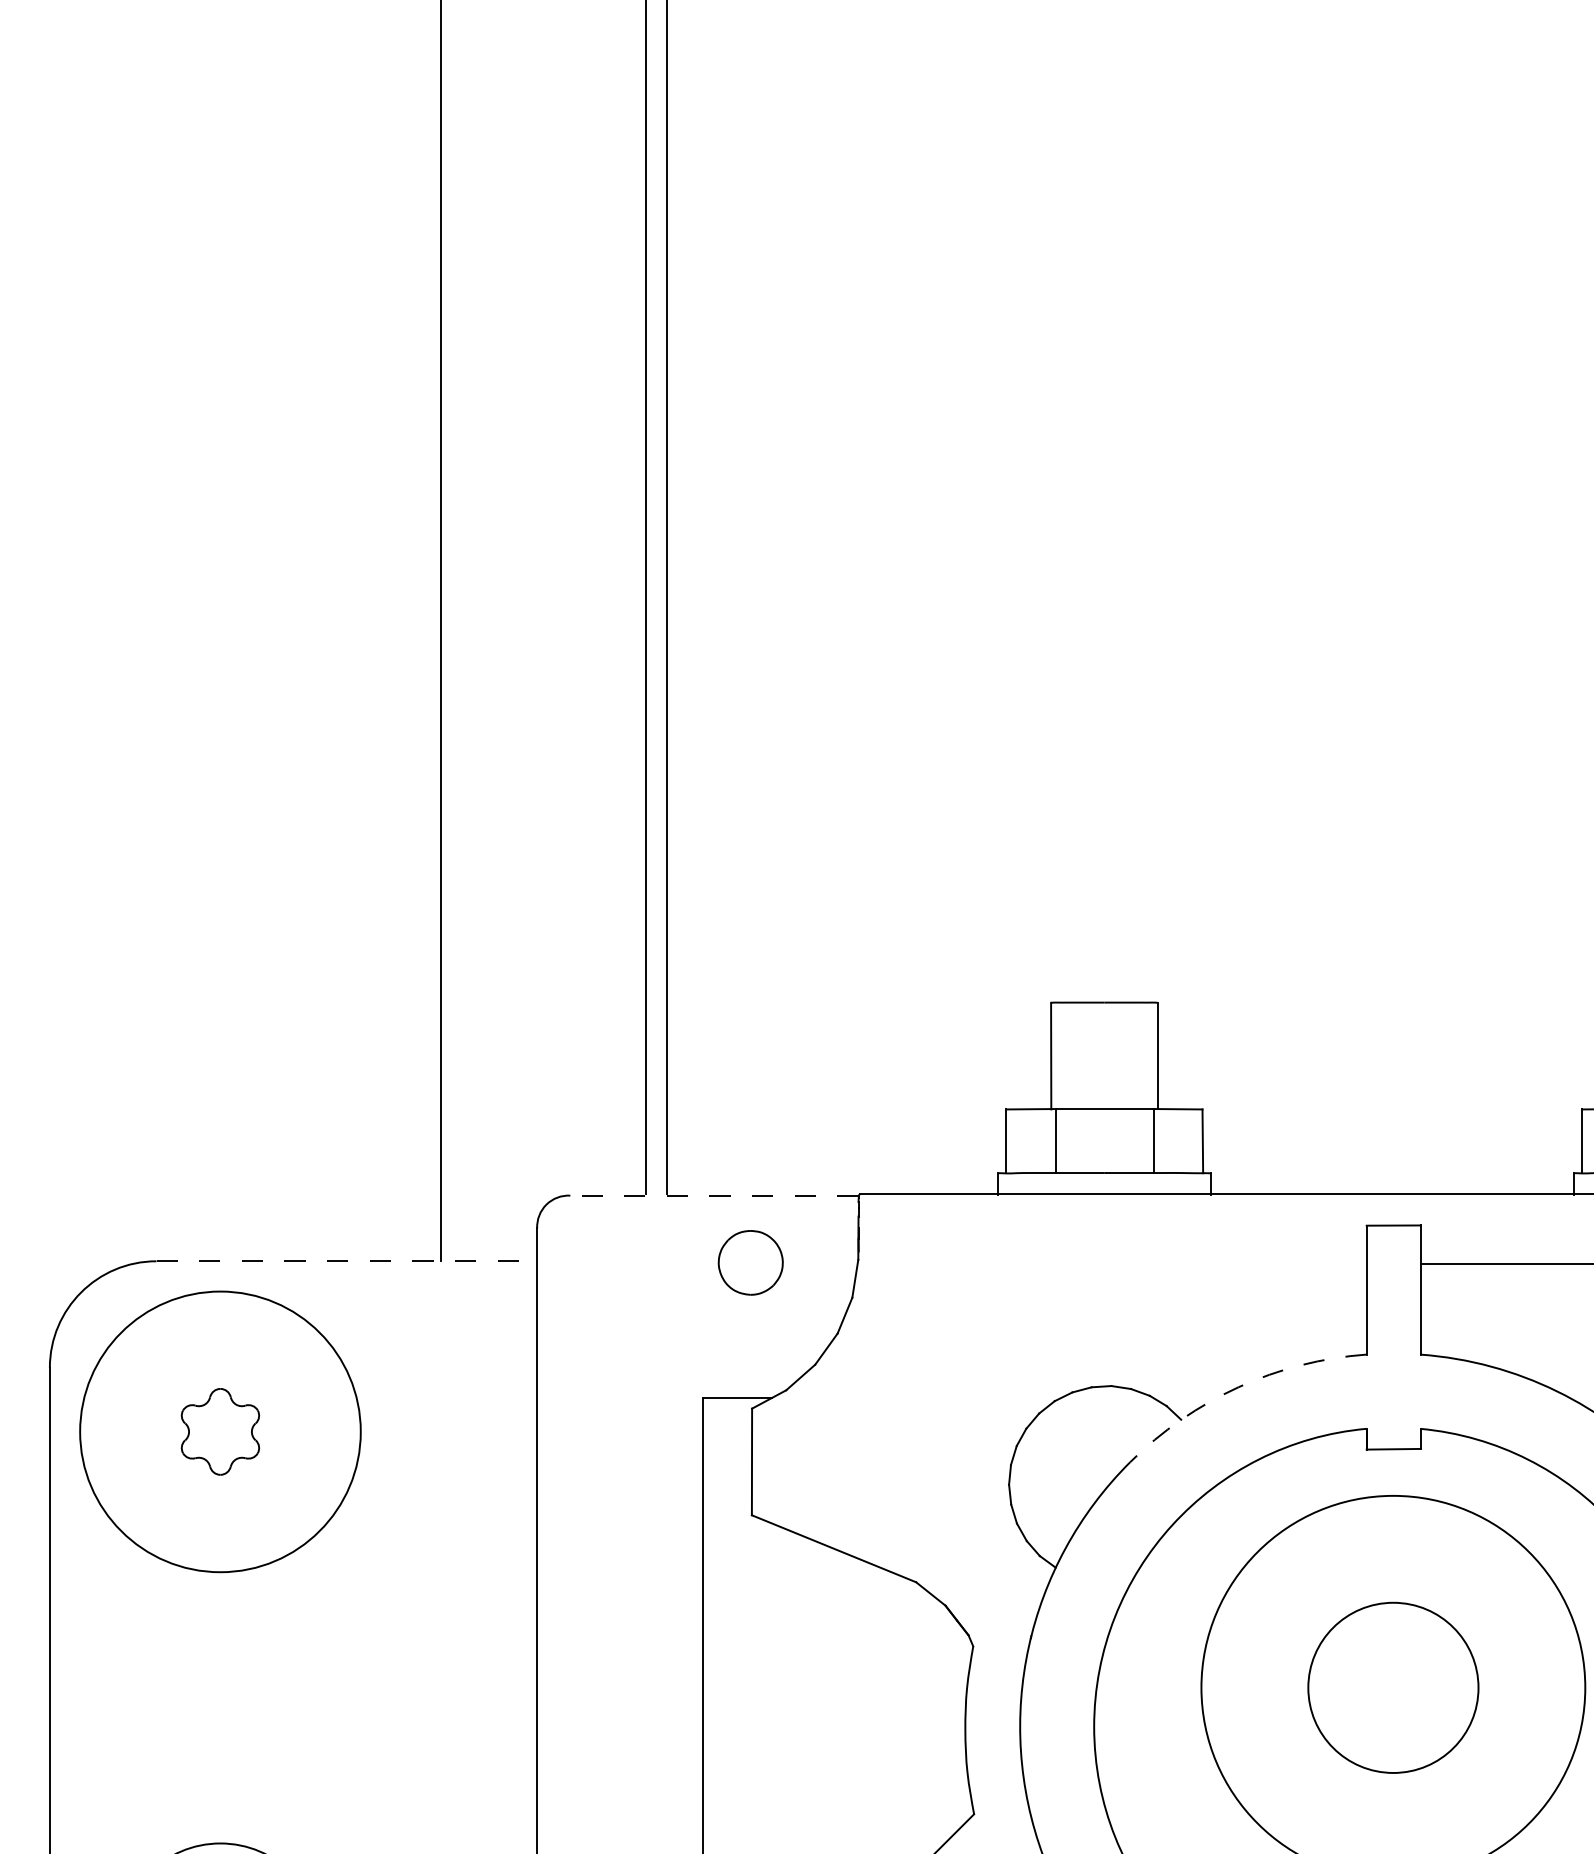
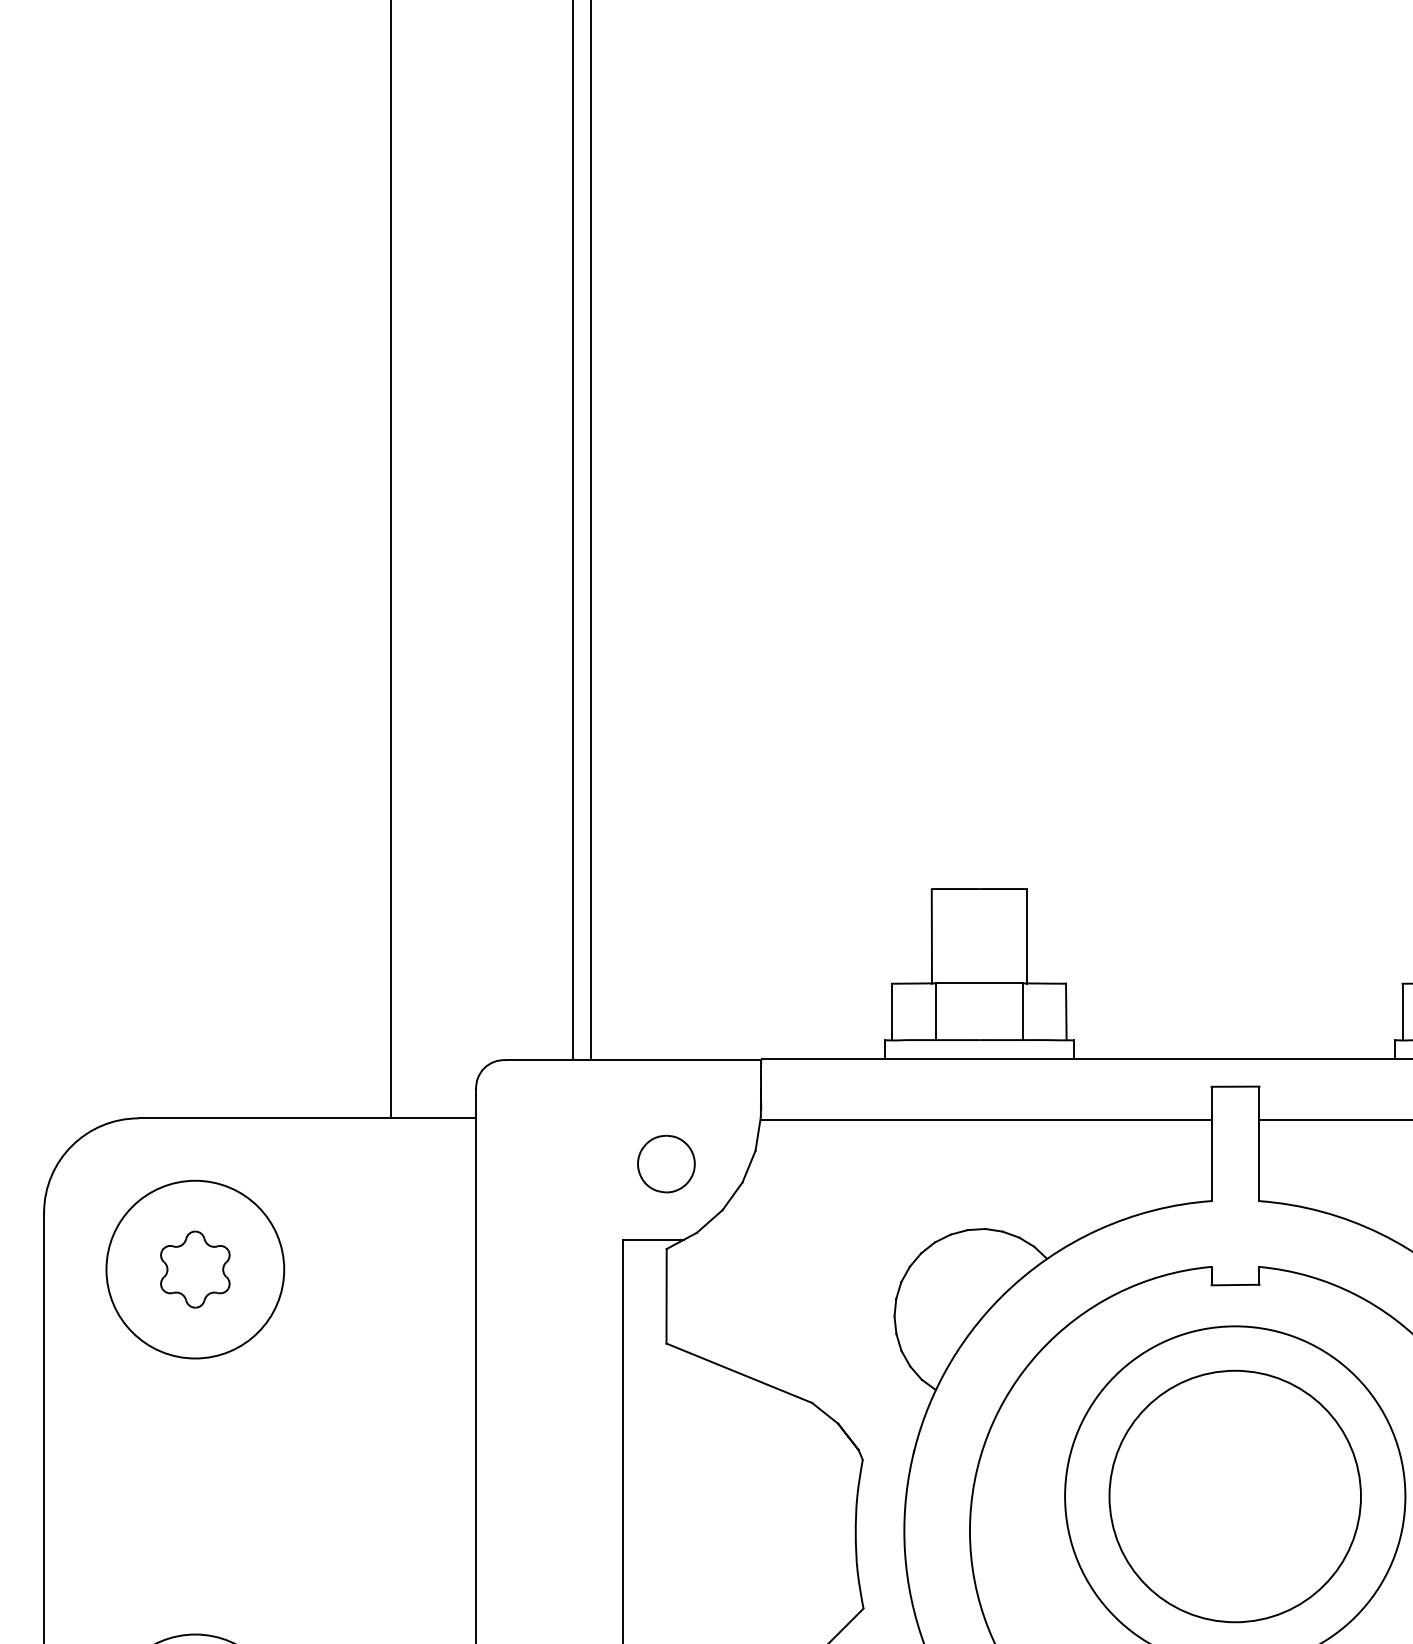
line: (714, 1195) -> (633, 1060), dashed -> solid
line: (347, 1261) -> (307, 1118), dashed -> solid
part: (750, 1262) -> (666, 1163), moved
line: (1113, 1263) -> (987, 1120), added
arc: (1238, 1387) -> (1097, 1230), dashed -> solid
circle: (220, 1431) -> (195, 1269), size x0.71
circle: (1393, 1687) -> (1235, 1496), size x1.67

